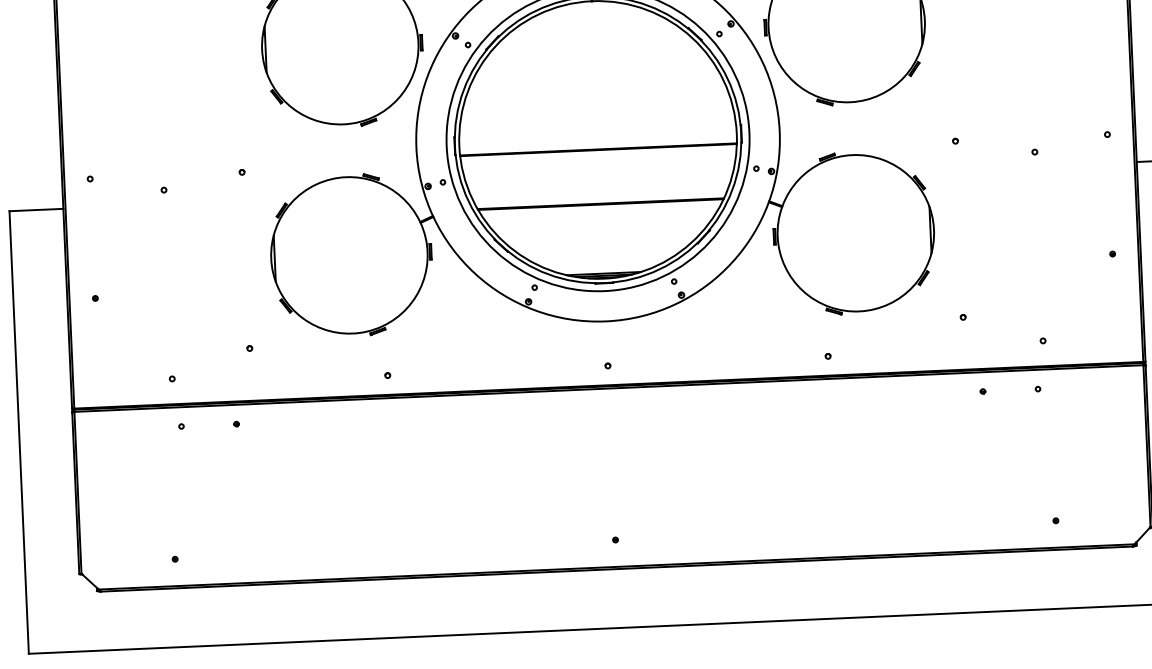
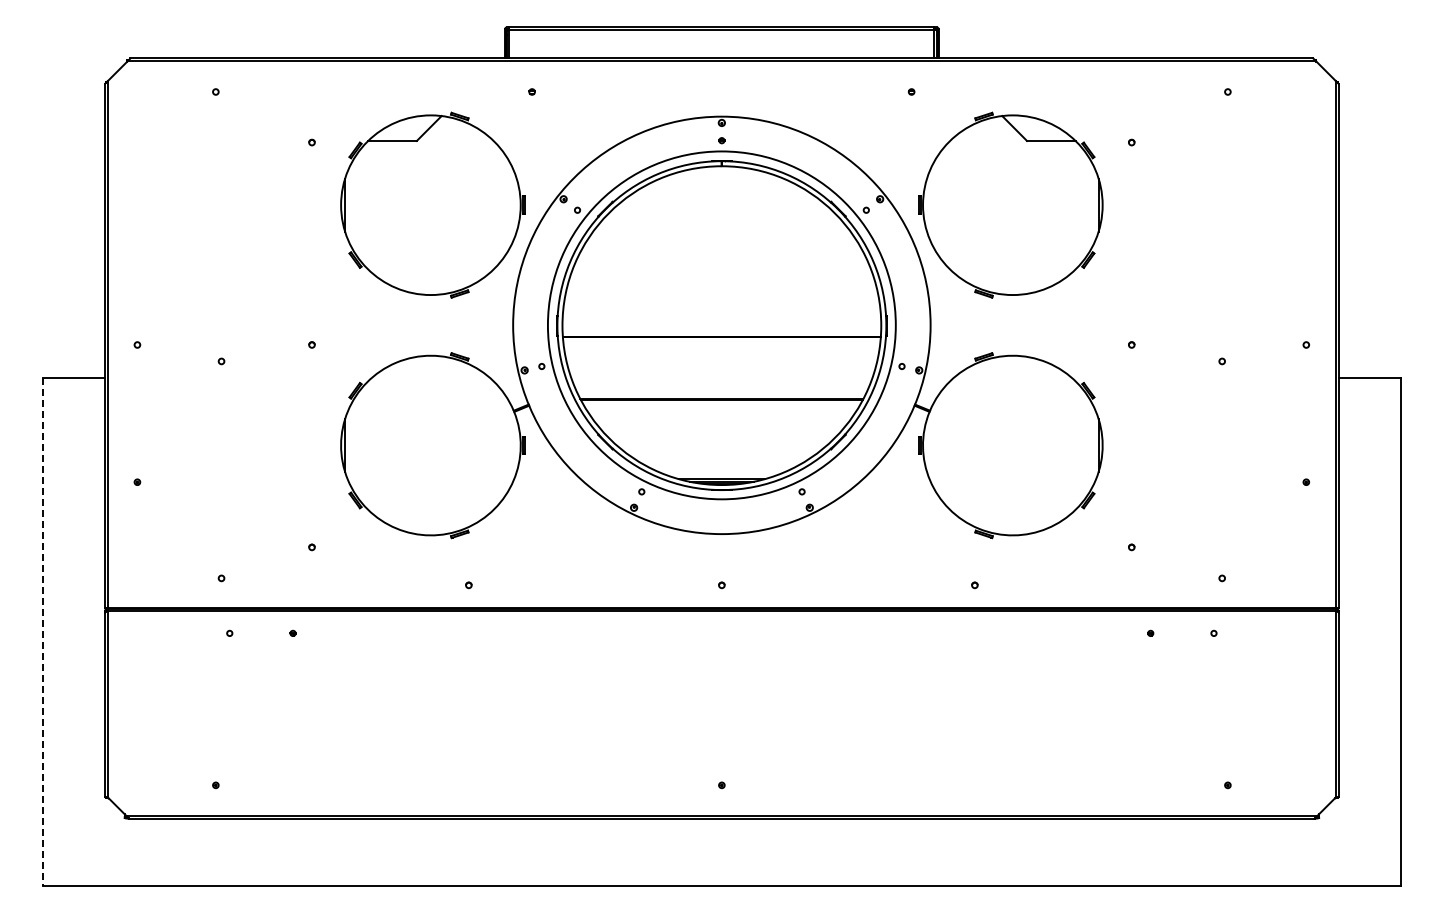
line: (19, 432) -> (43, 632), solid -> dashed

